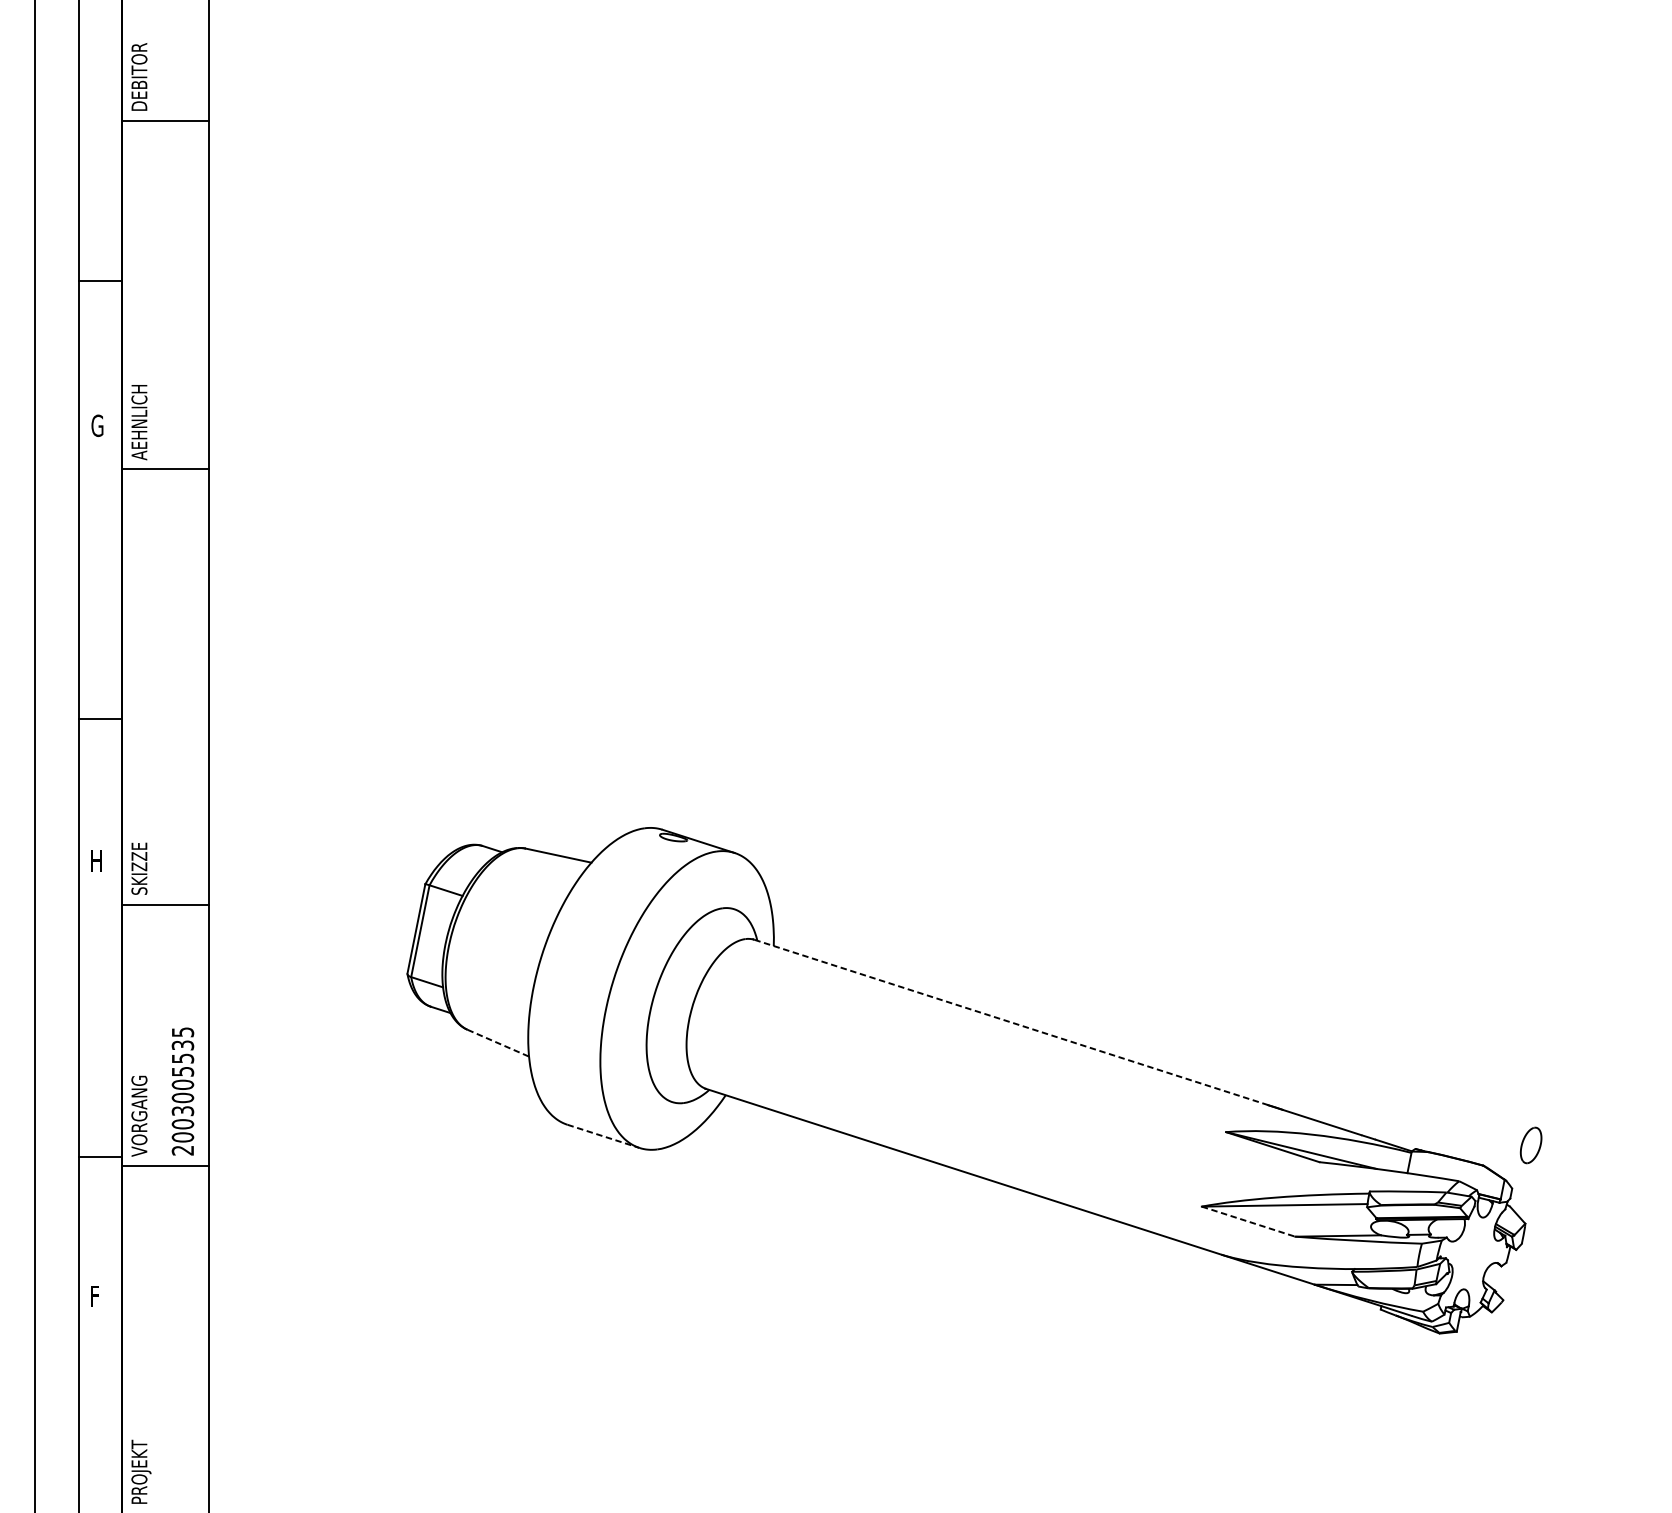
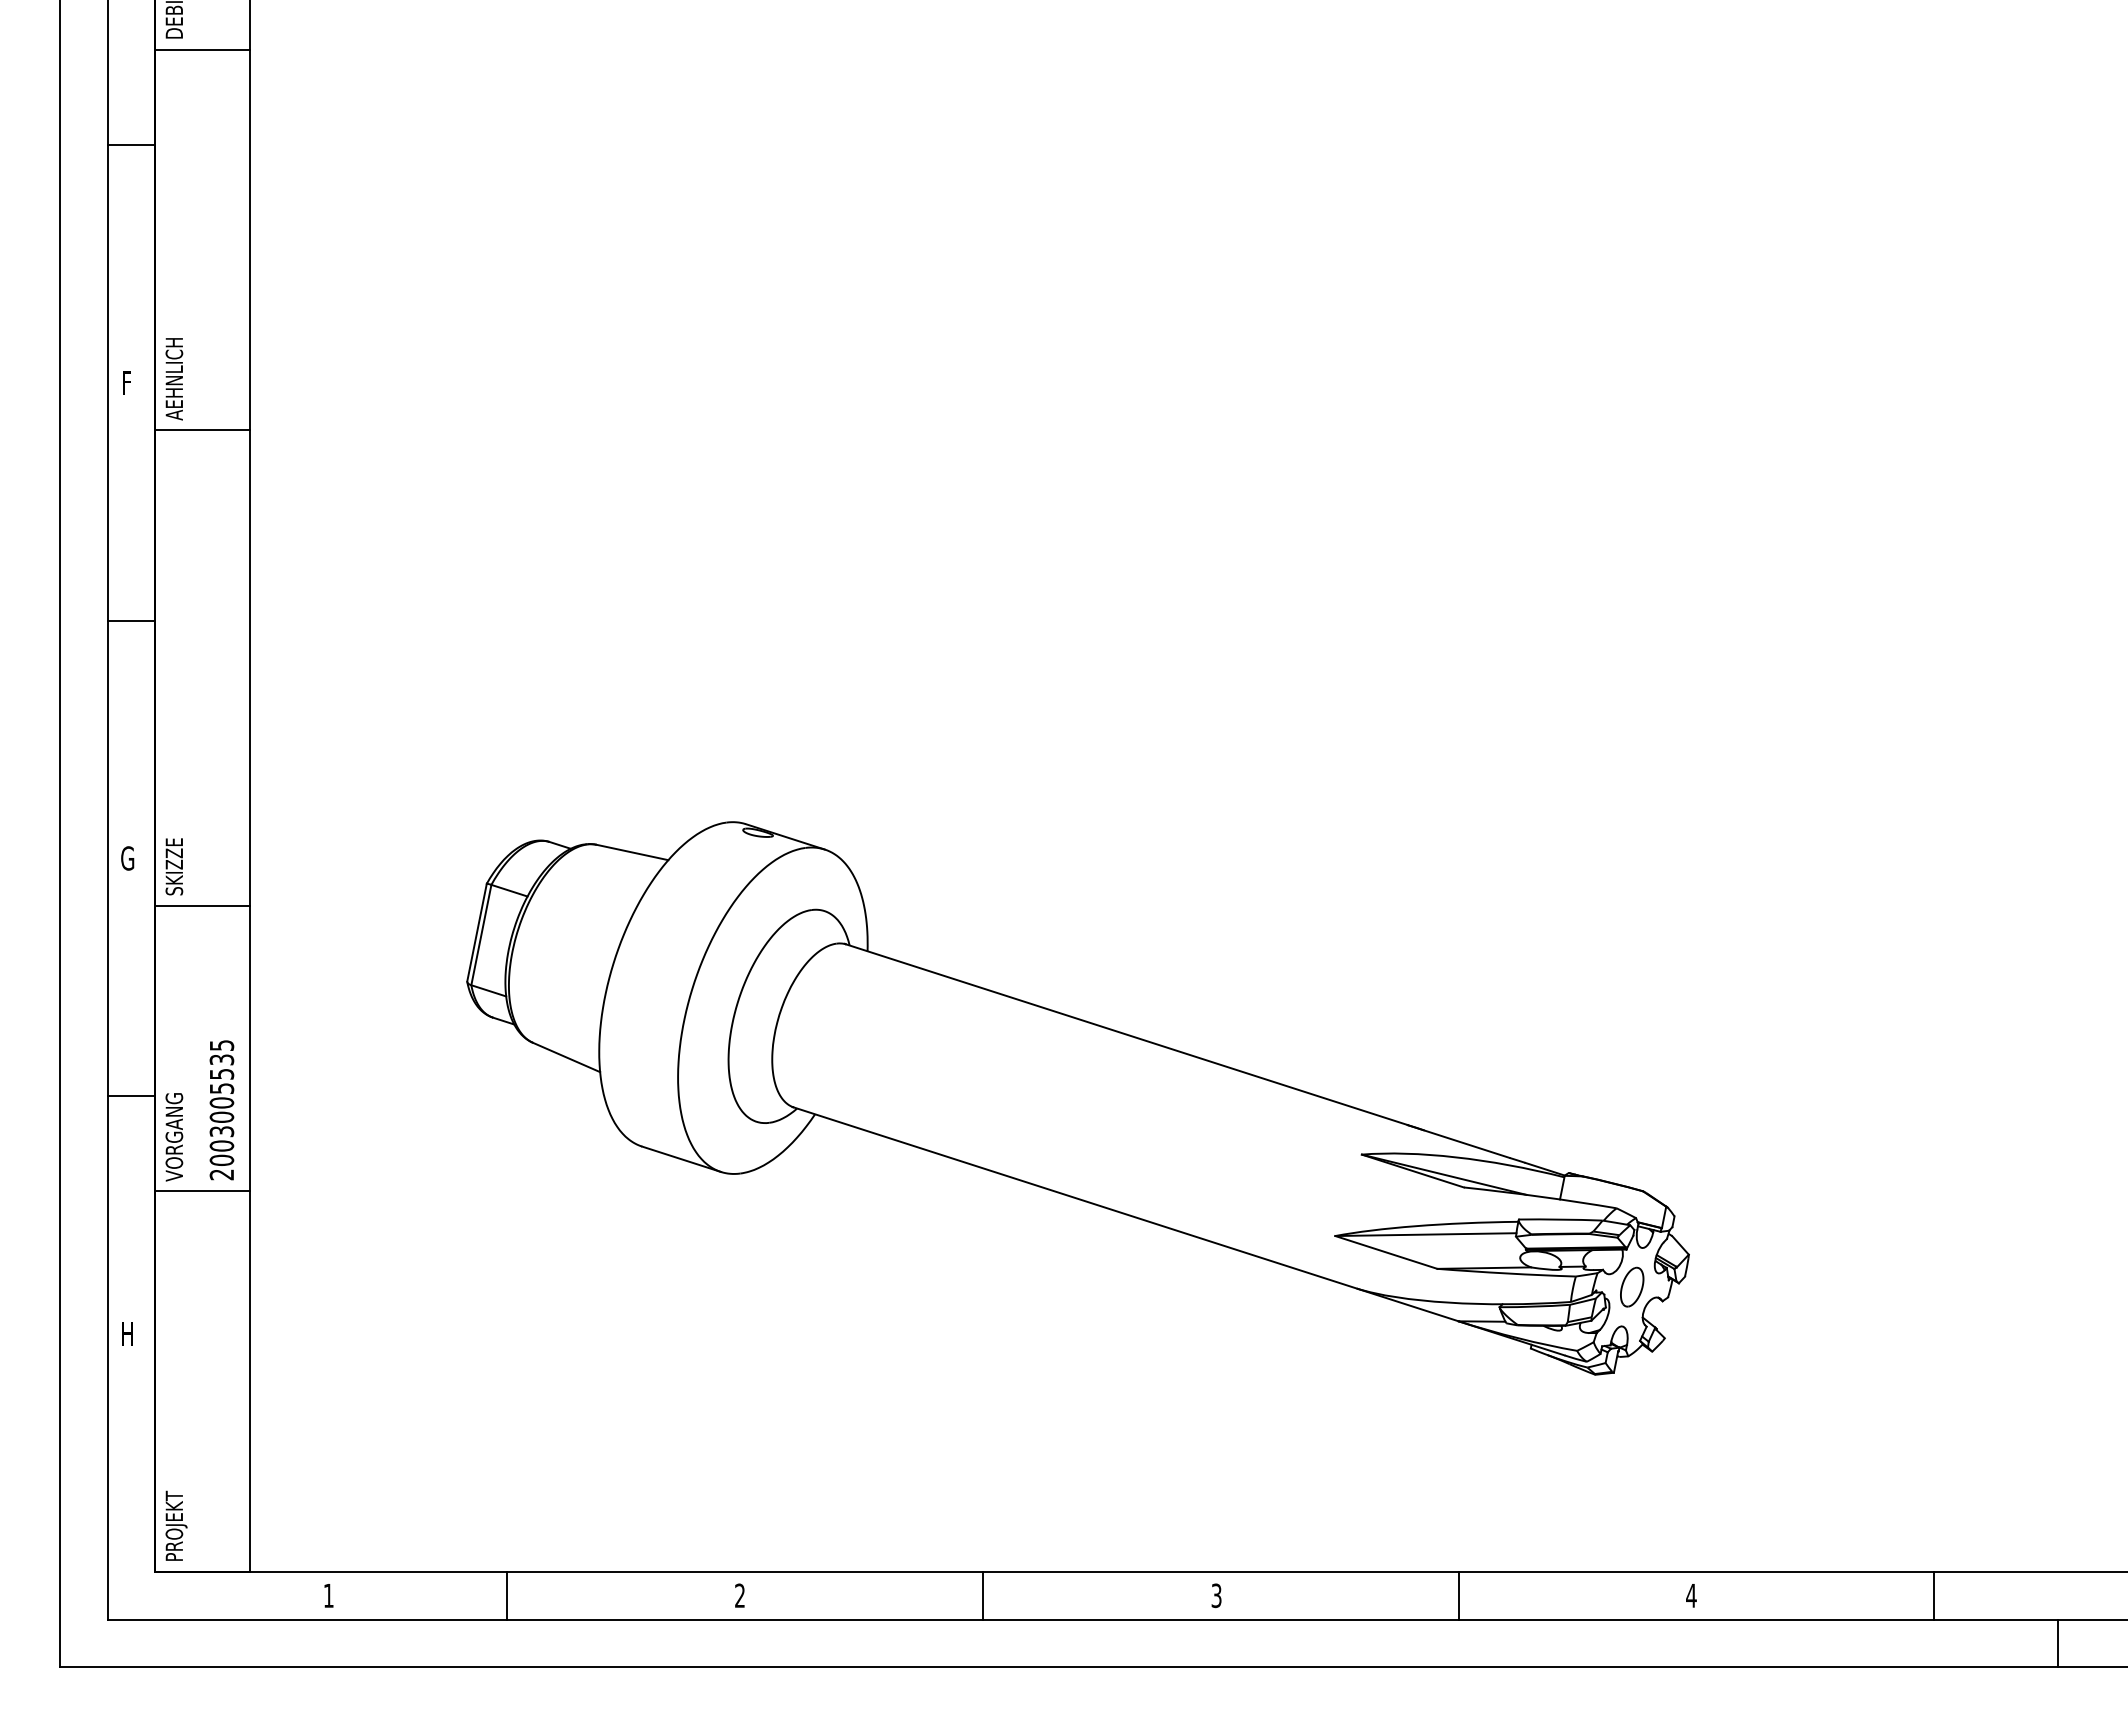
line: (100, 280) -> (131, 144), moved
text: (97, 425) -> (128, 382), G -> F
line: (100, 718) -> (131, 620), moved
text: (96, 861) -> (127, 858), H -> G
line: (1011, 1022) -> (1127, 1034), dashed -> solid
line: (498, 1043) -> (566, 1057), dashed -> solid
line: (604, 1136) -> (682, 1159), dashed -> solid
part: (1531, 1144) -> (1632, 1286), moved
line: (100, 1157) -> (131, 1096), moved
line: (1248, 1221) -> (1386, 1252), dashed -> solid
text: (97, 1295) -> (128, 1333), F -> H

